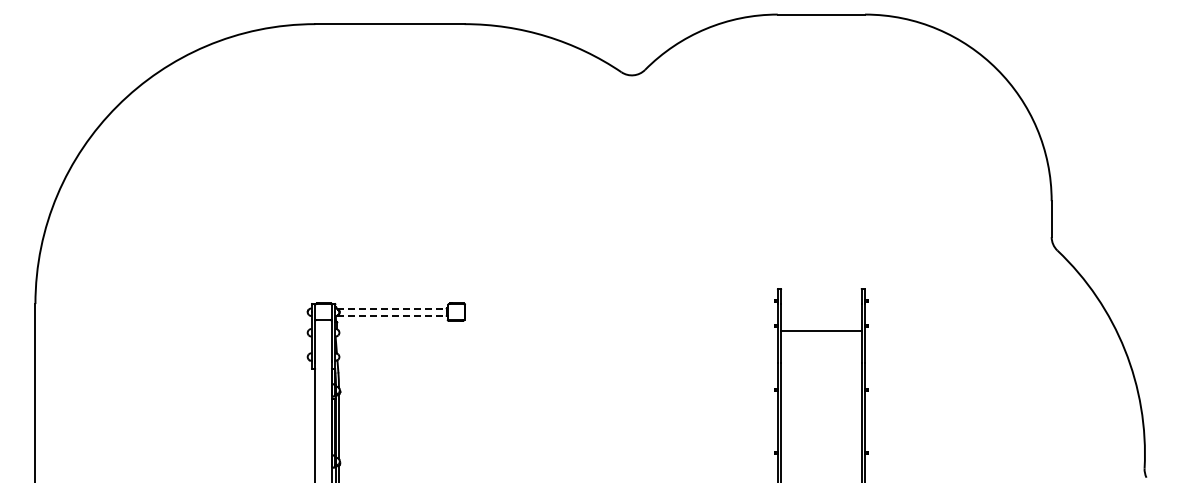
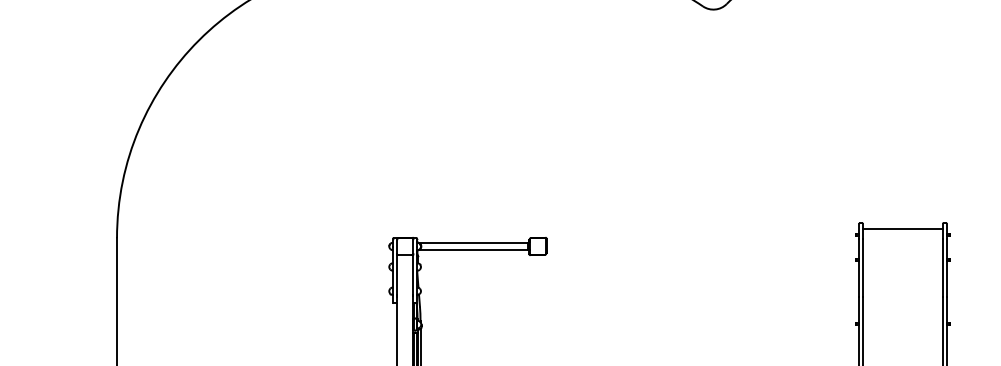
line: (391, 308) -> (473, 242), dashed -> solid
line: (391, 315) -> (473, 249), dashed -> solid
line: (821, 331) -> (903, 228), moved

